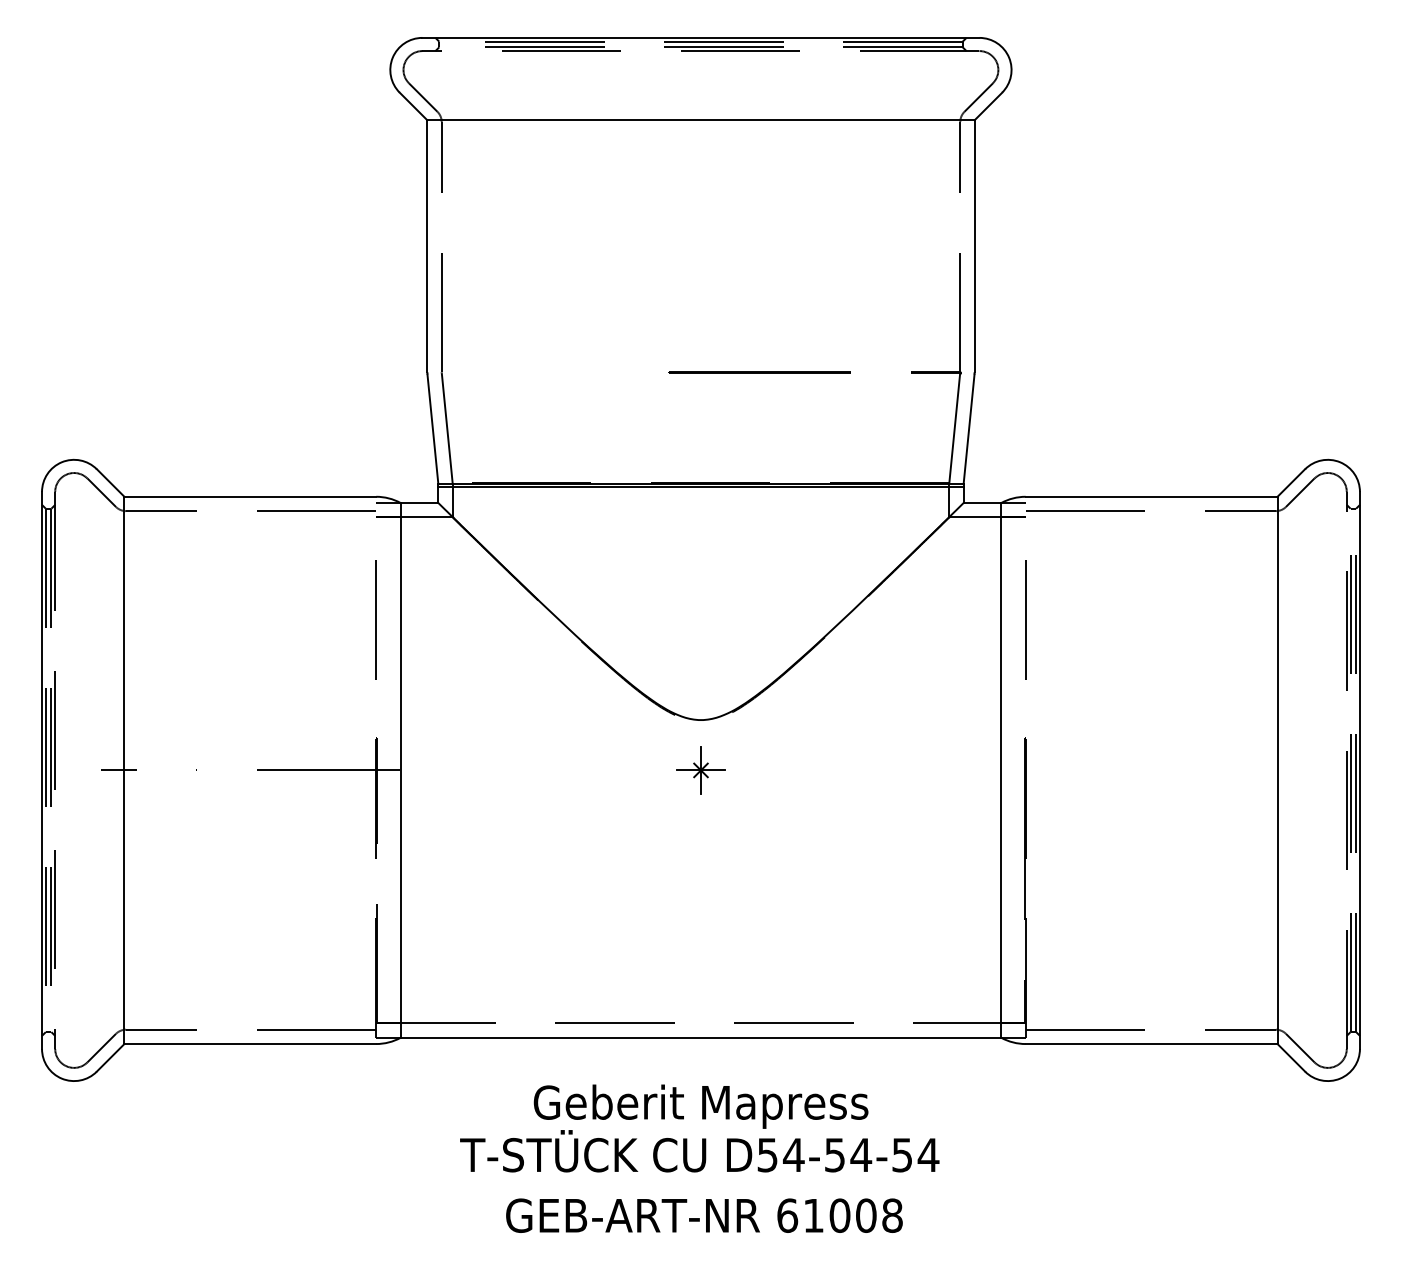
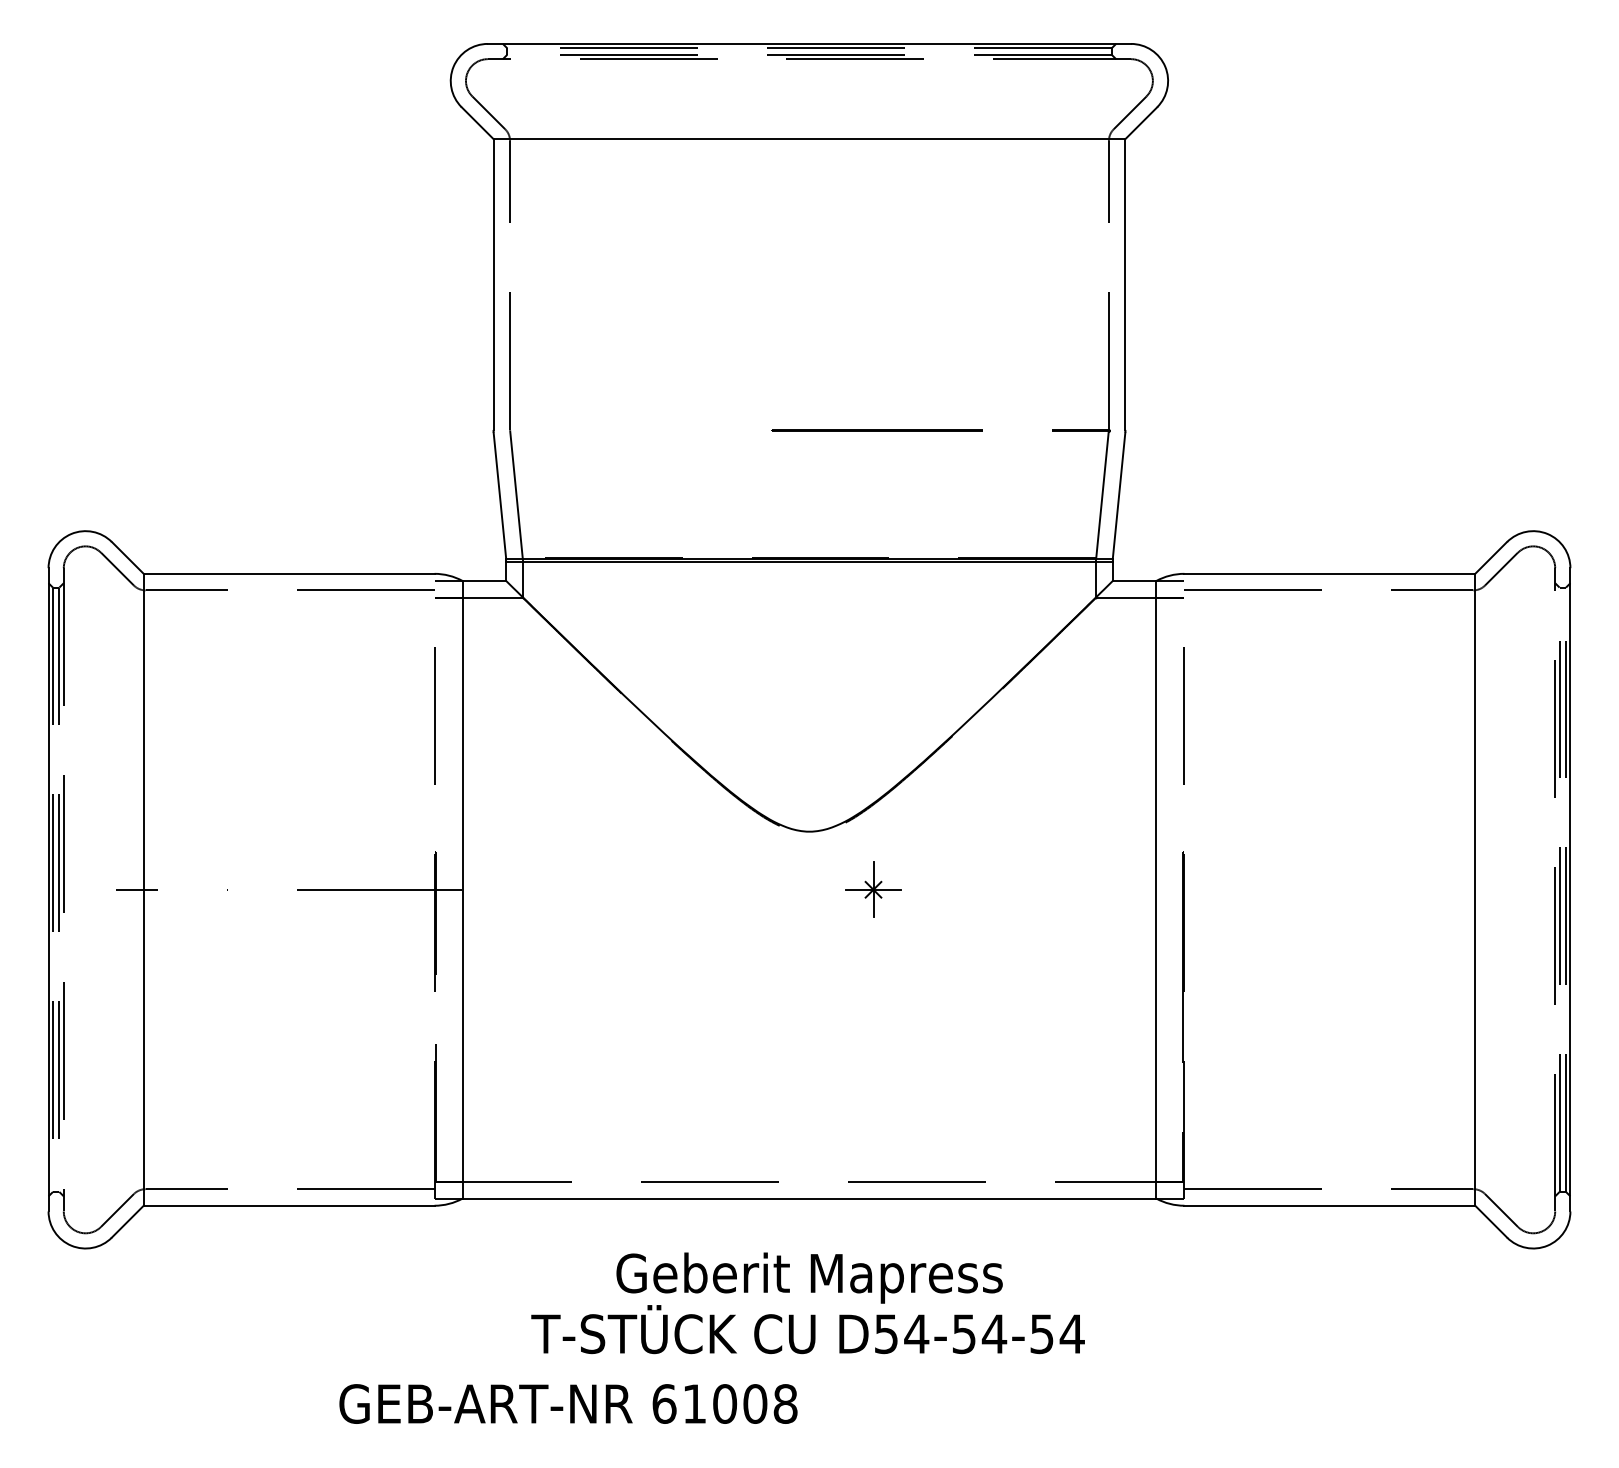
part: (701, 770) -> (873, 889), moved
text: (704, 1215) -> (568, 1403), moved

